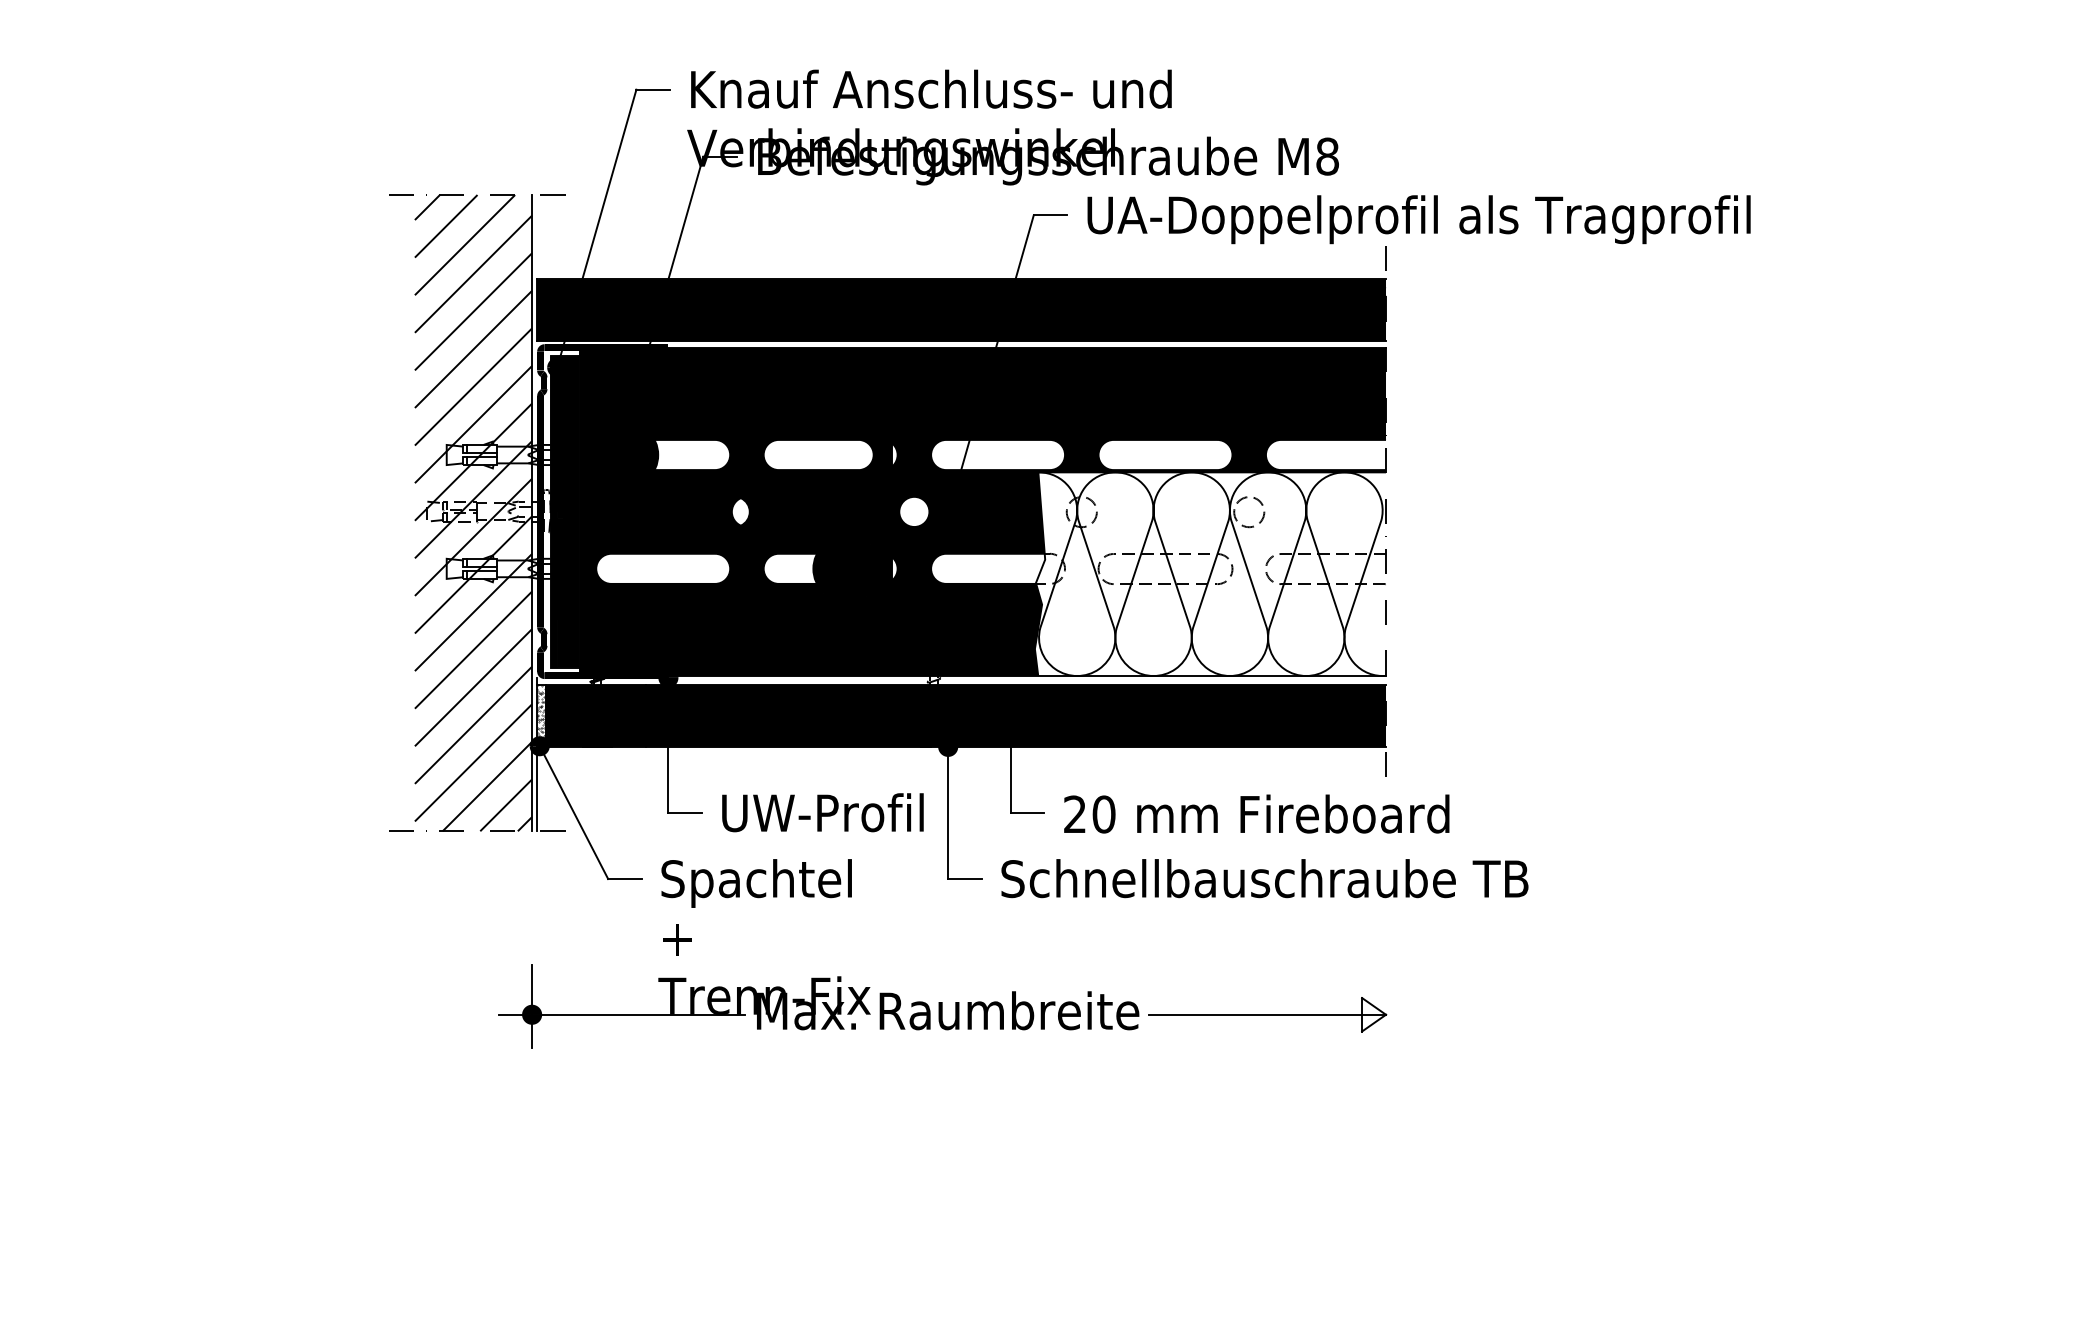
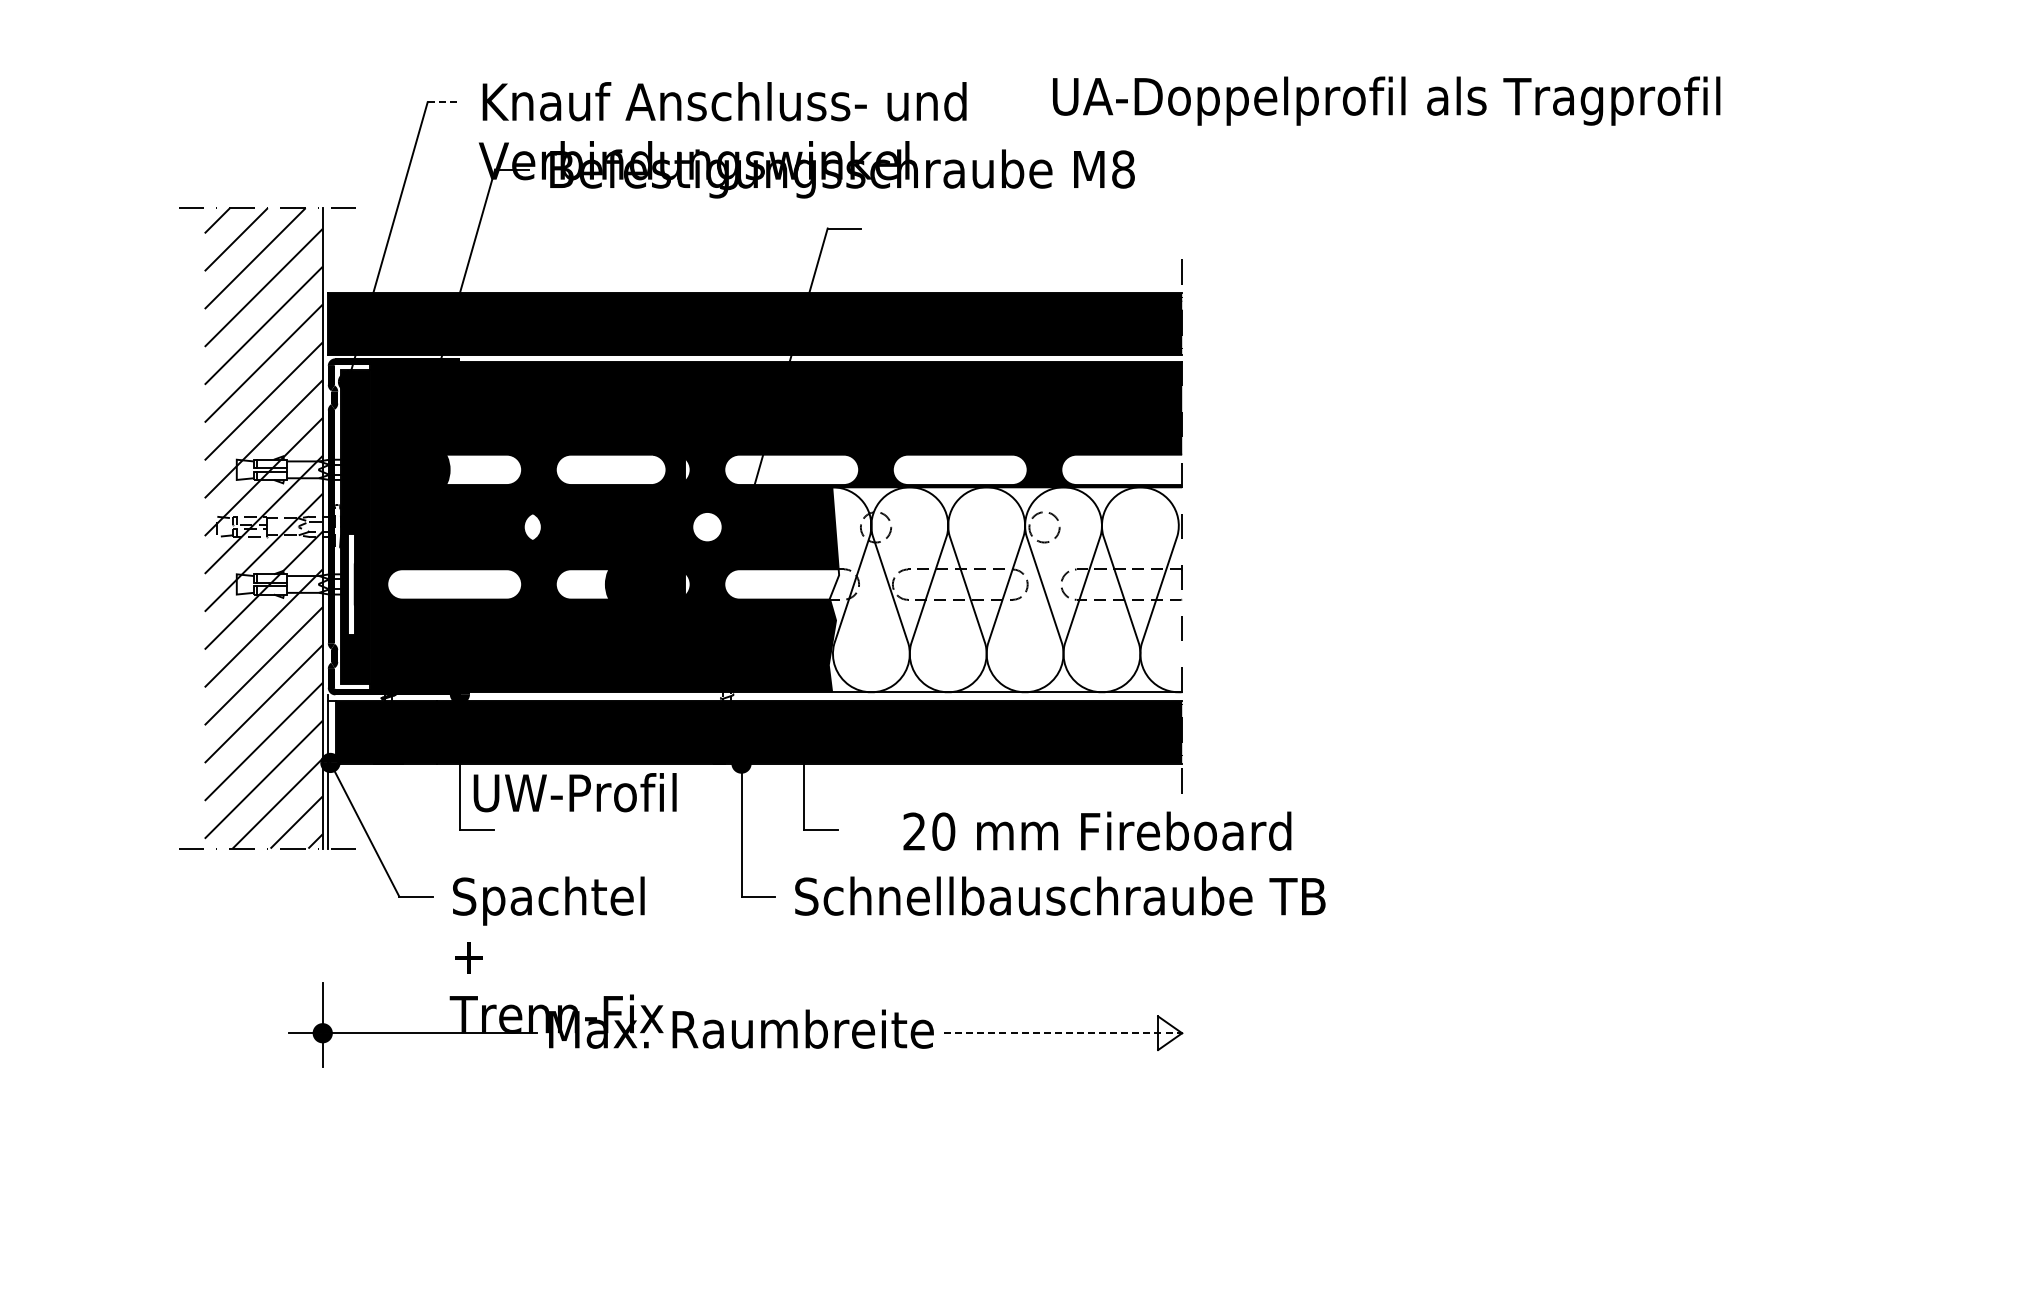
line: (653, 89) -> (444, 101), solid -> dashed
text: (1418, 219) -> (1385, 100), moved
fill: (560, 568) -> (351, 584), removed
hatch: (541, 715) -> (332, 732), removed
text: (822, 812) -> (574, 792), moved
text: (1256, 813) -> (1097, 830), moved
line: (1268, 1014) -> (1063, 1032), solid -> dashed

